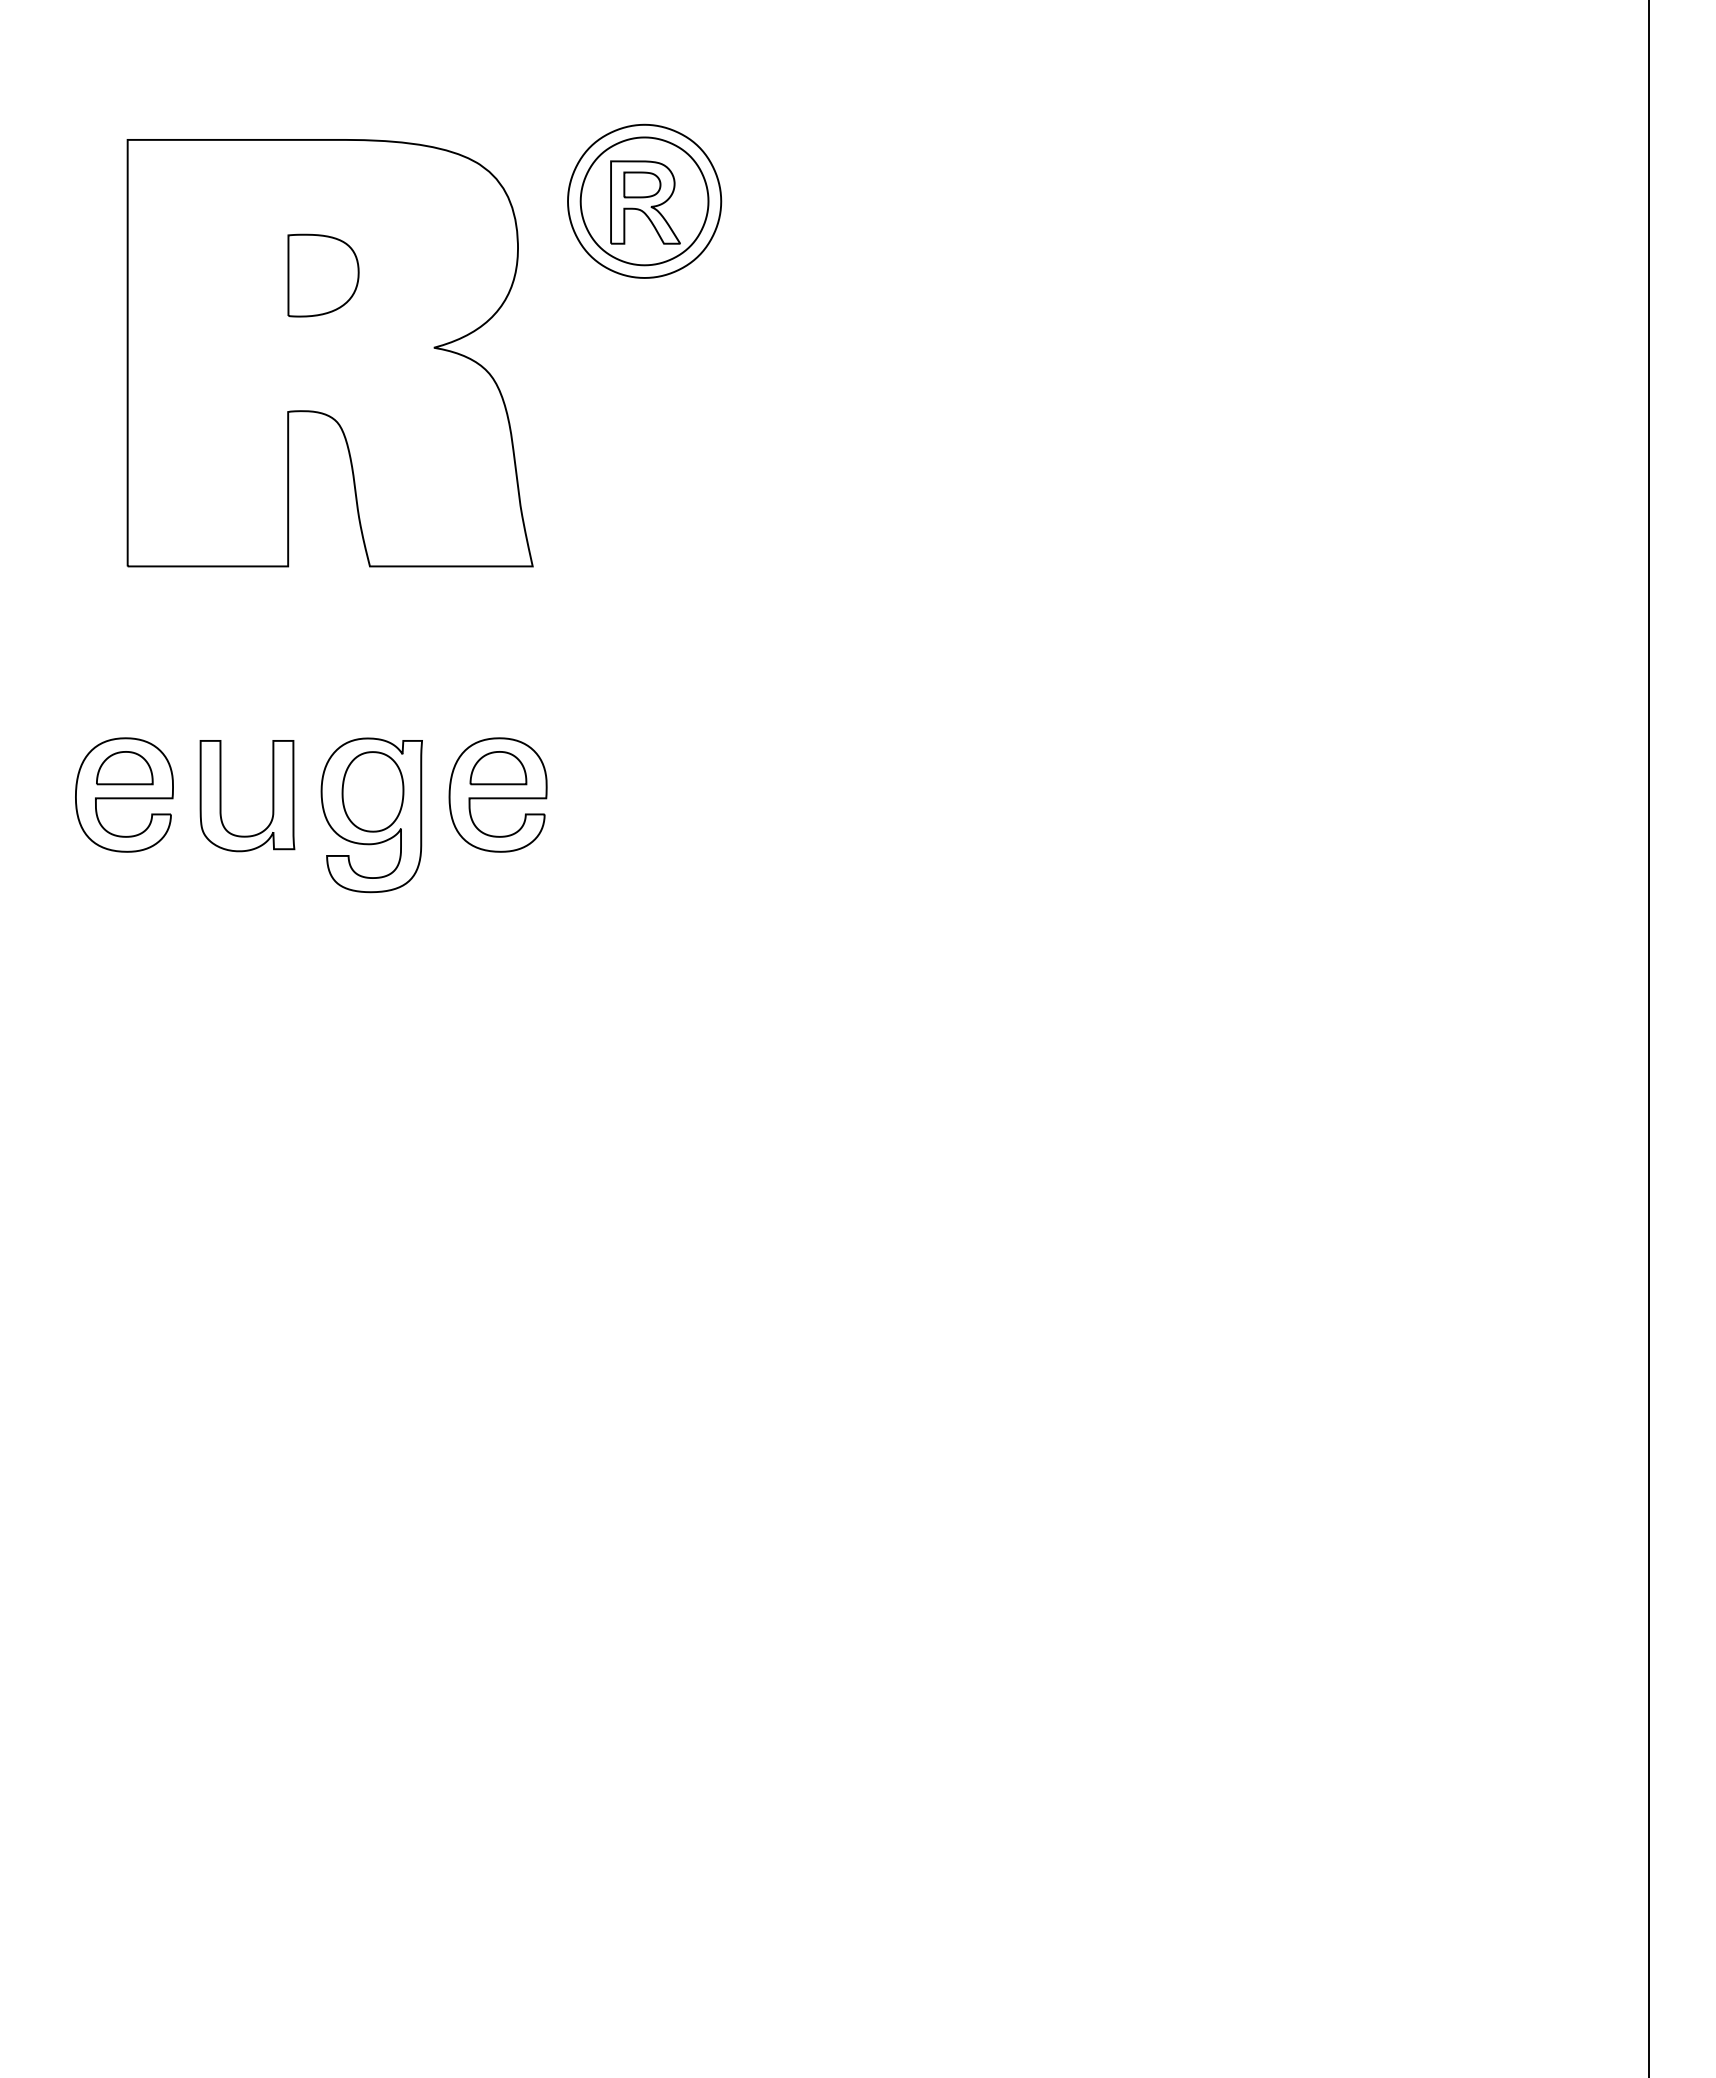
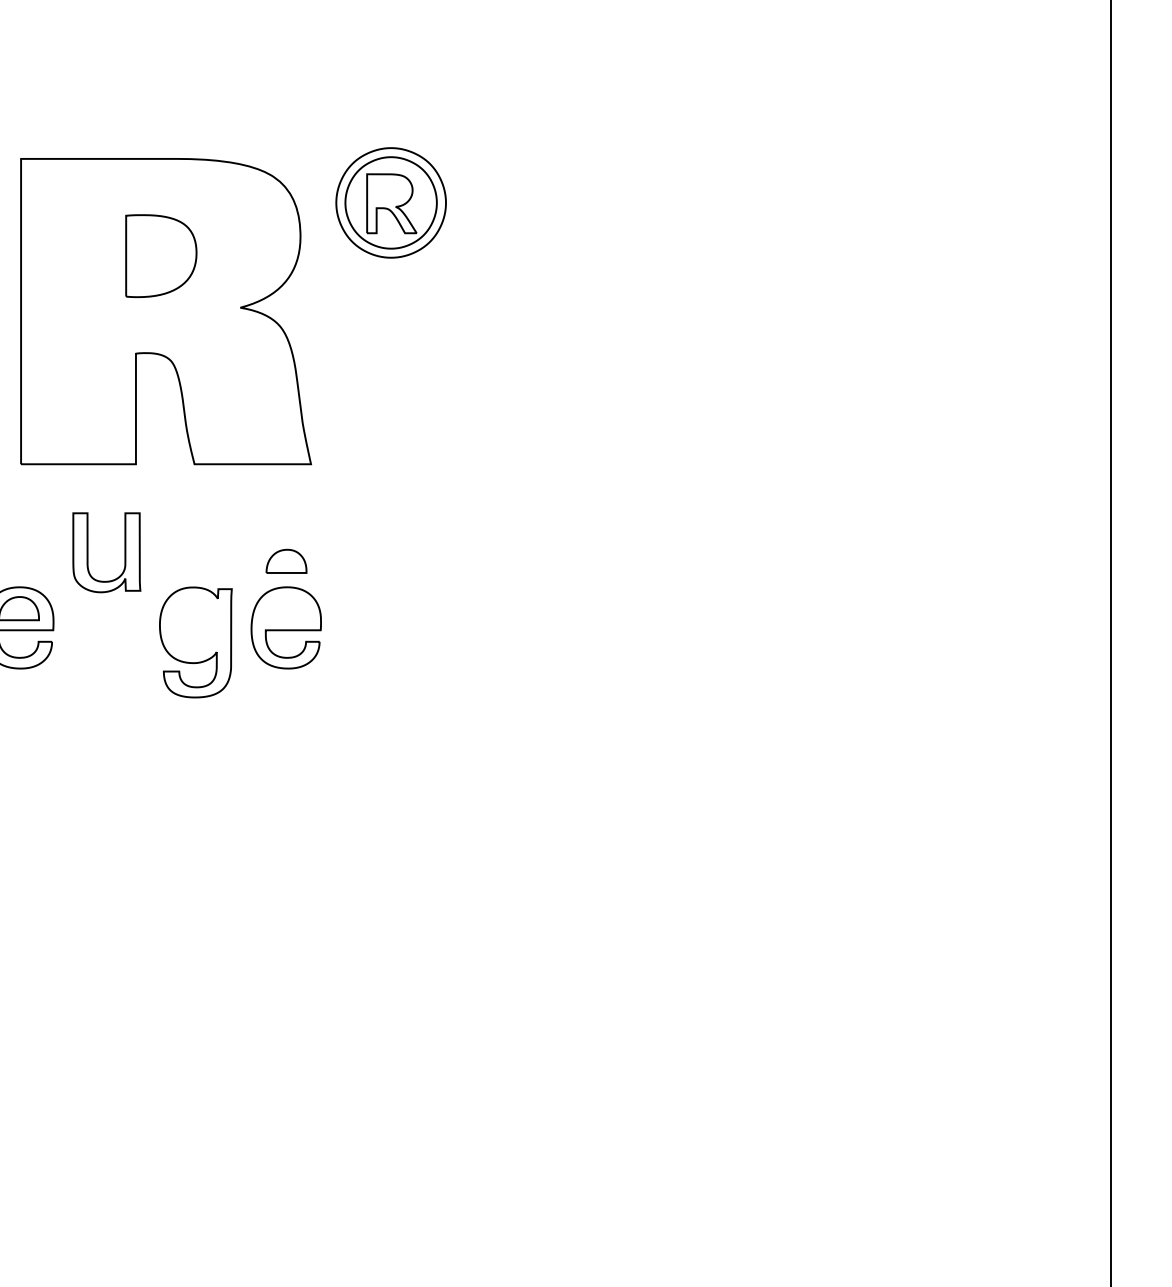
part: (642, 184) -> (389, 190), removed
part: (323, 275) -> (161, 255), size x1.4
part: (498, 768) -> (286, 561), moved
part: (372, 791) -> (196, 625), removed
part: (272, 796) -> (124, 553), moved

